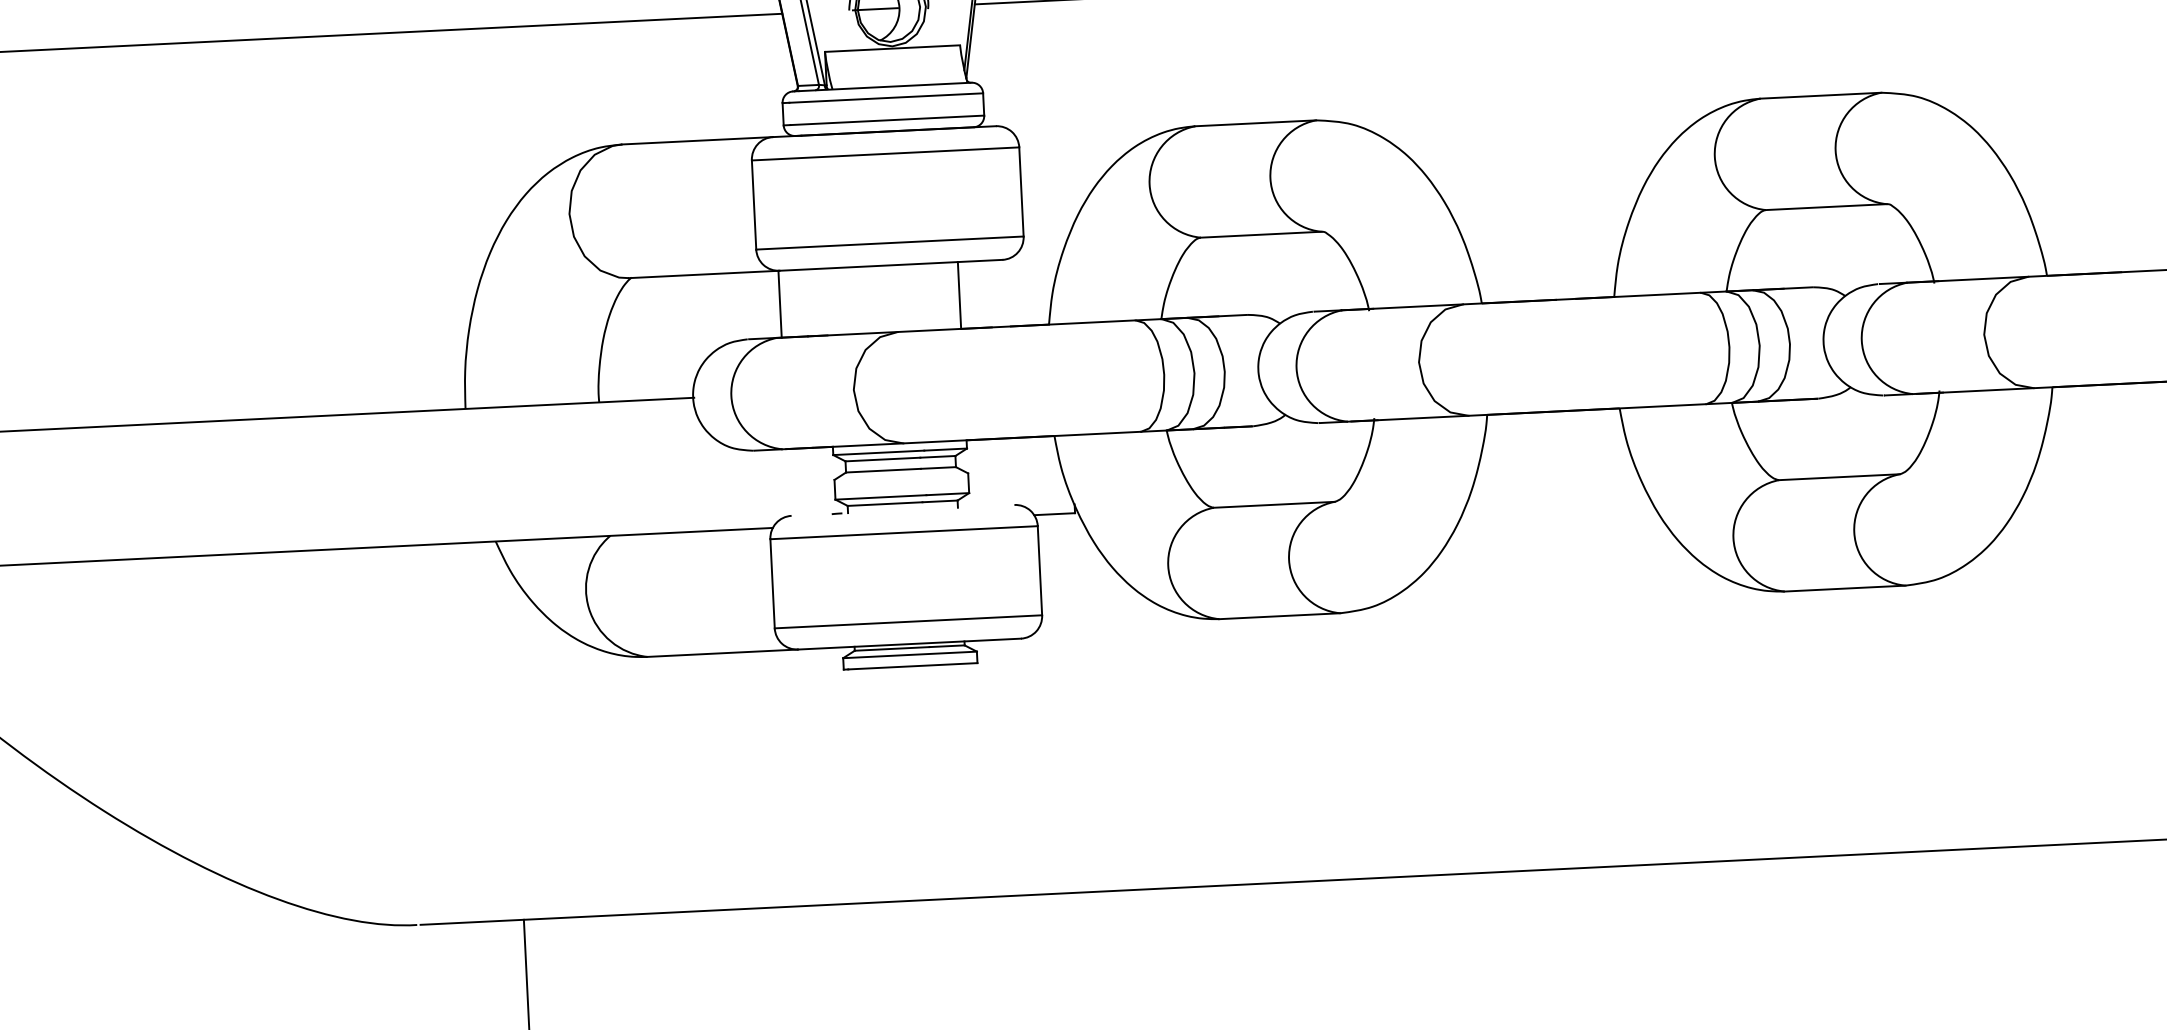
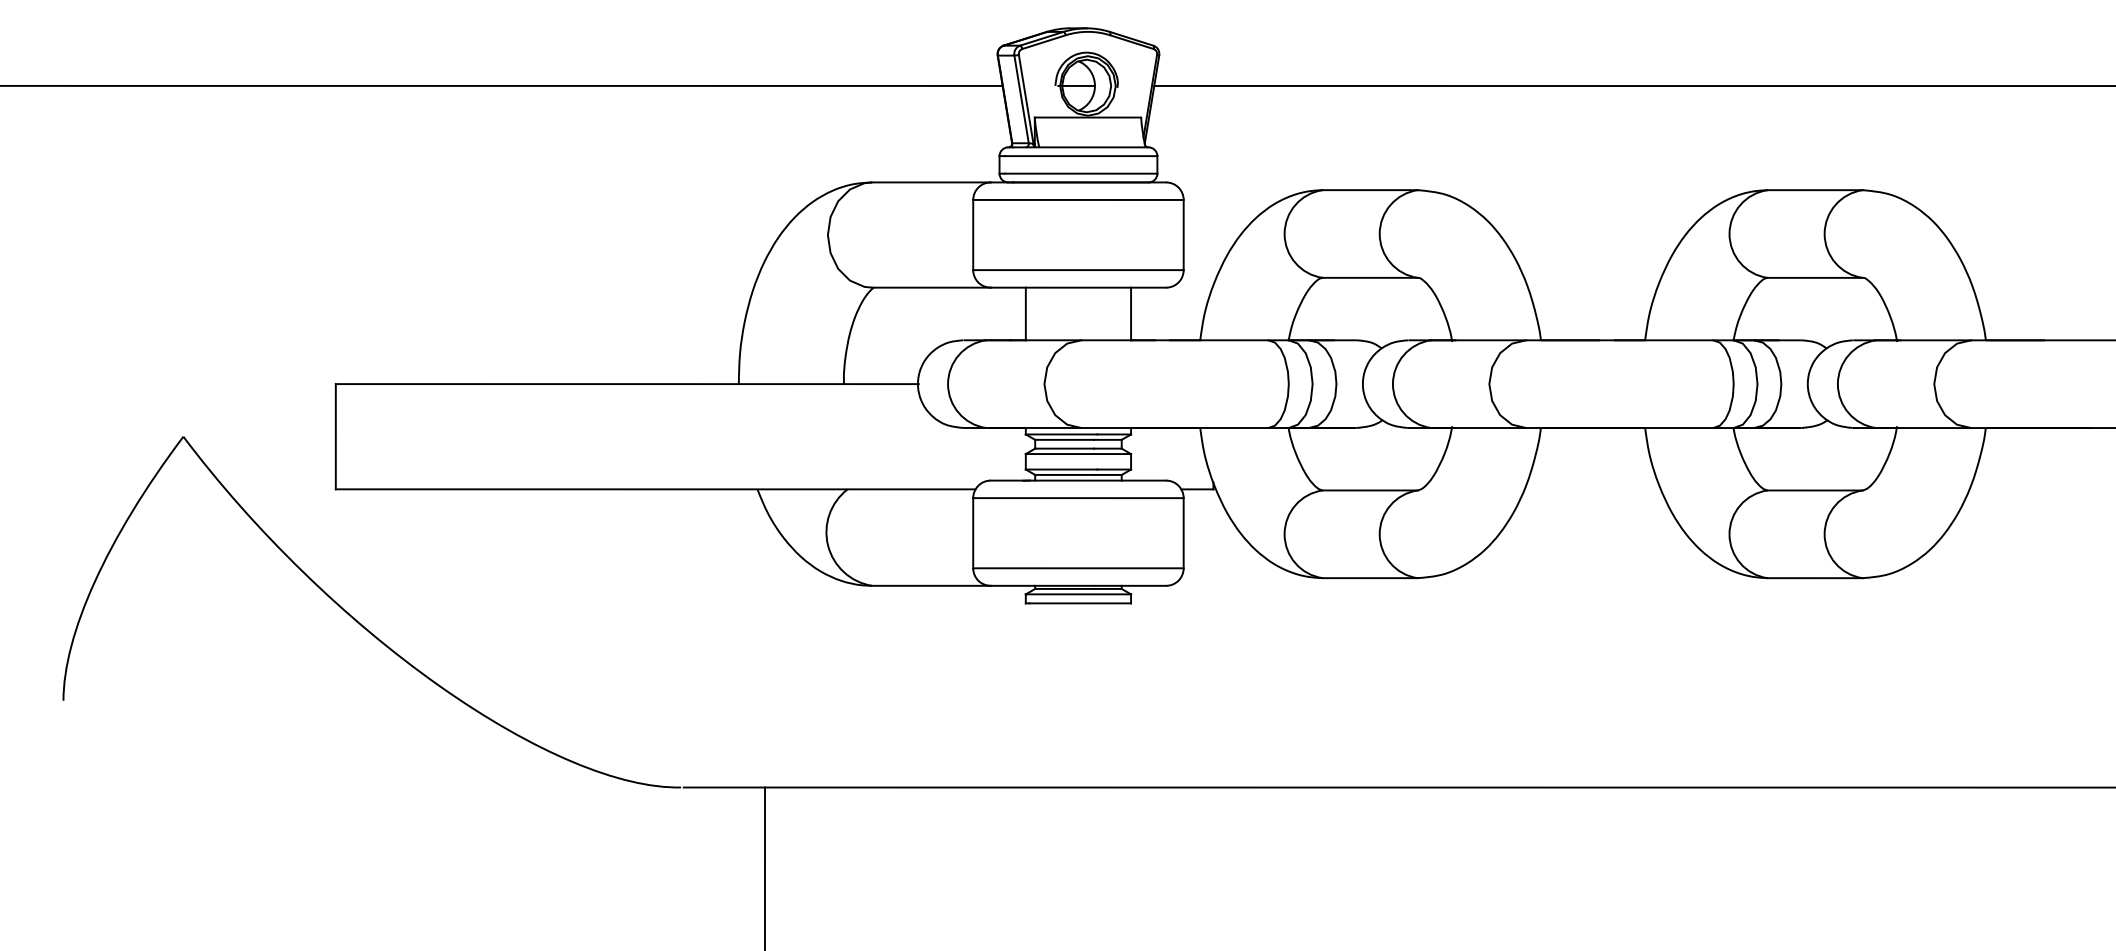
line: (779, 303) -> (1025, 313), moved
line: (901, 477) -> (1078, 454), added
line: (903, 510) -> (1078, 480), added

